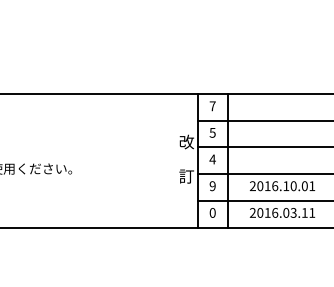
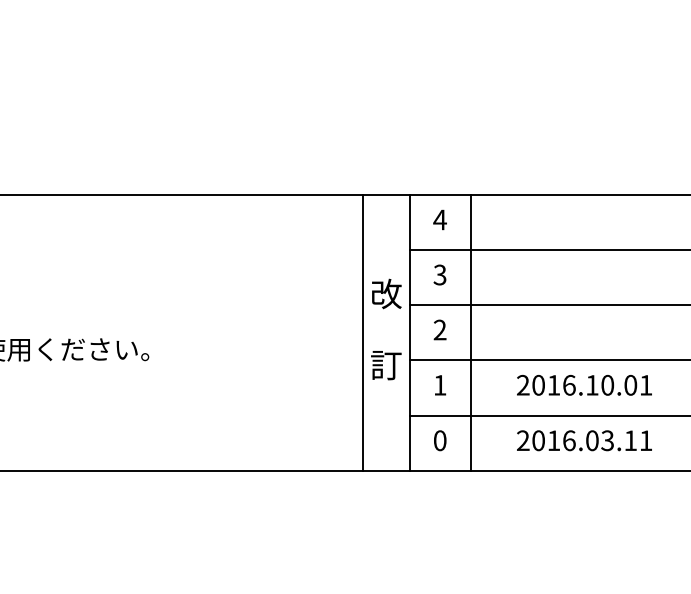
text: (212, 106) -> (439, 220), 7 -> 4
text: (212, 132) -> (439, 274), 5 -> 3
text: (212, 159) -> (439, 330), 4 -> 2
line: (175, 160) -> (363, 332), added
text: (212, 186) -> (439, 385), 9 -> 1

